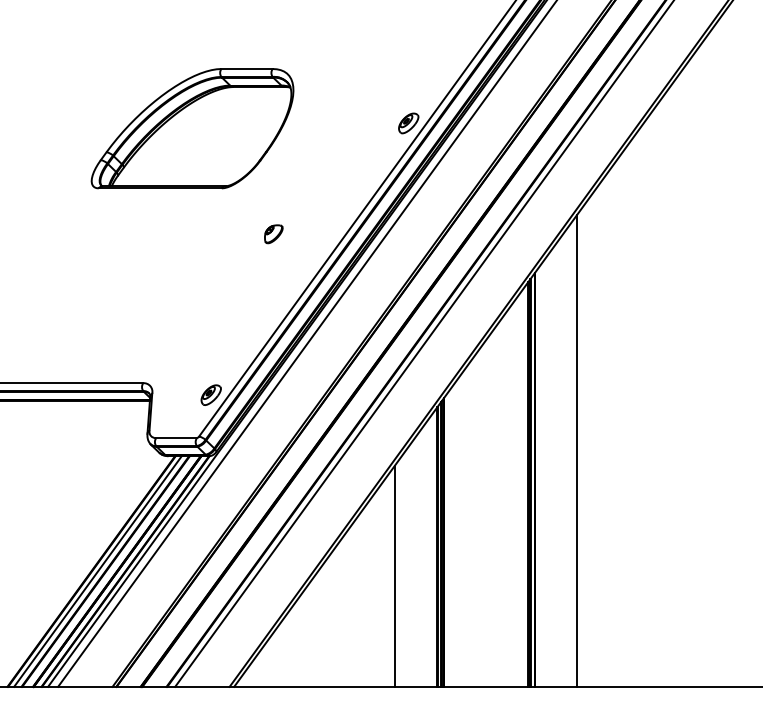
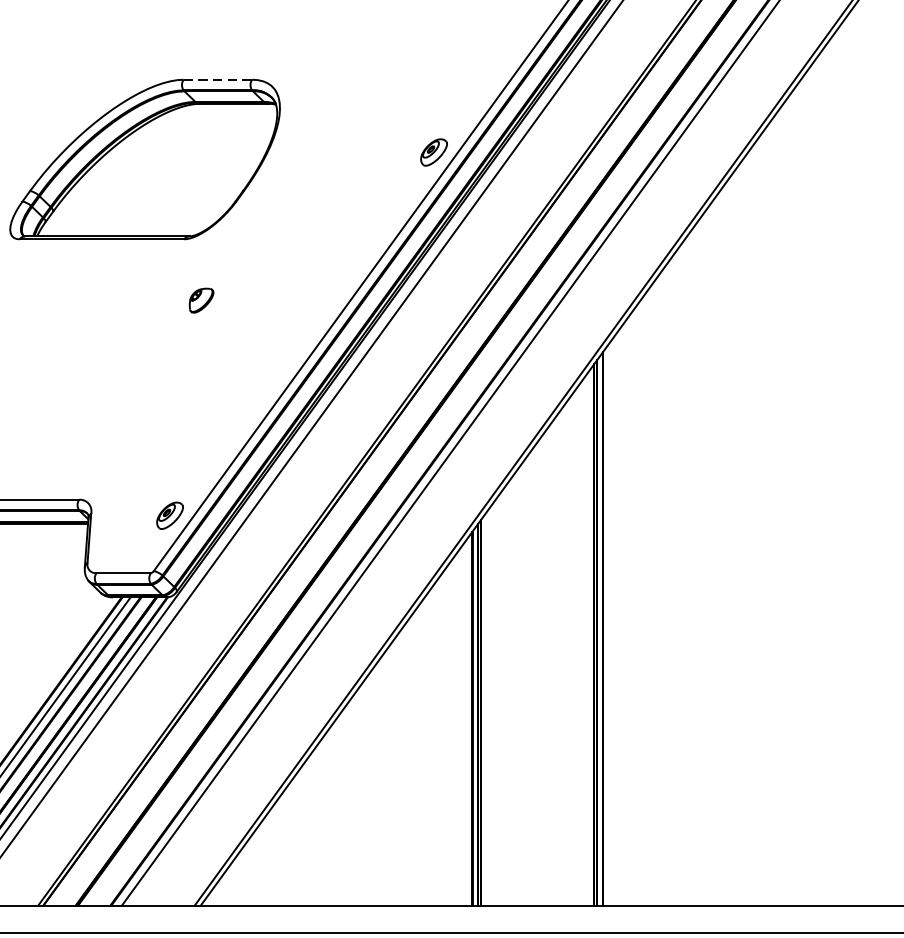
line: (247, 69) -> (218, 80), solid -> dashed
part: (273, 234) -> (201, 300), moved
line: (577, 450) -> (659, 589), removed
line: (395, 575) -> (416, 756), removed

